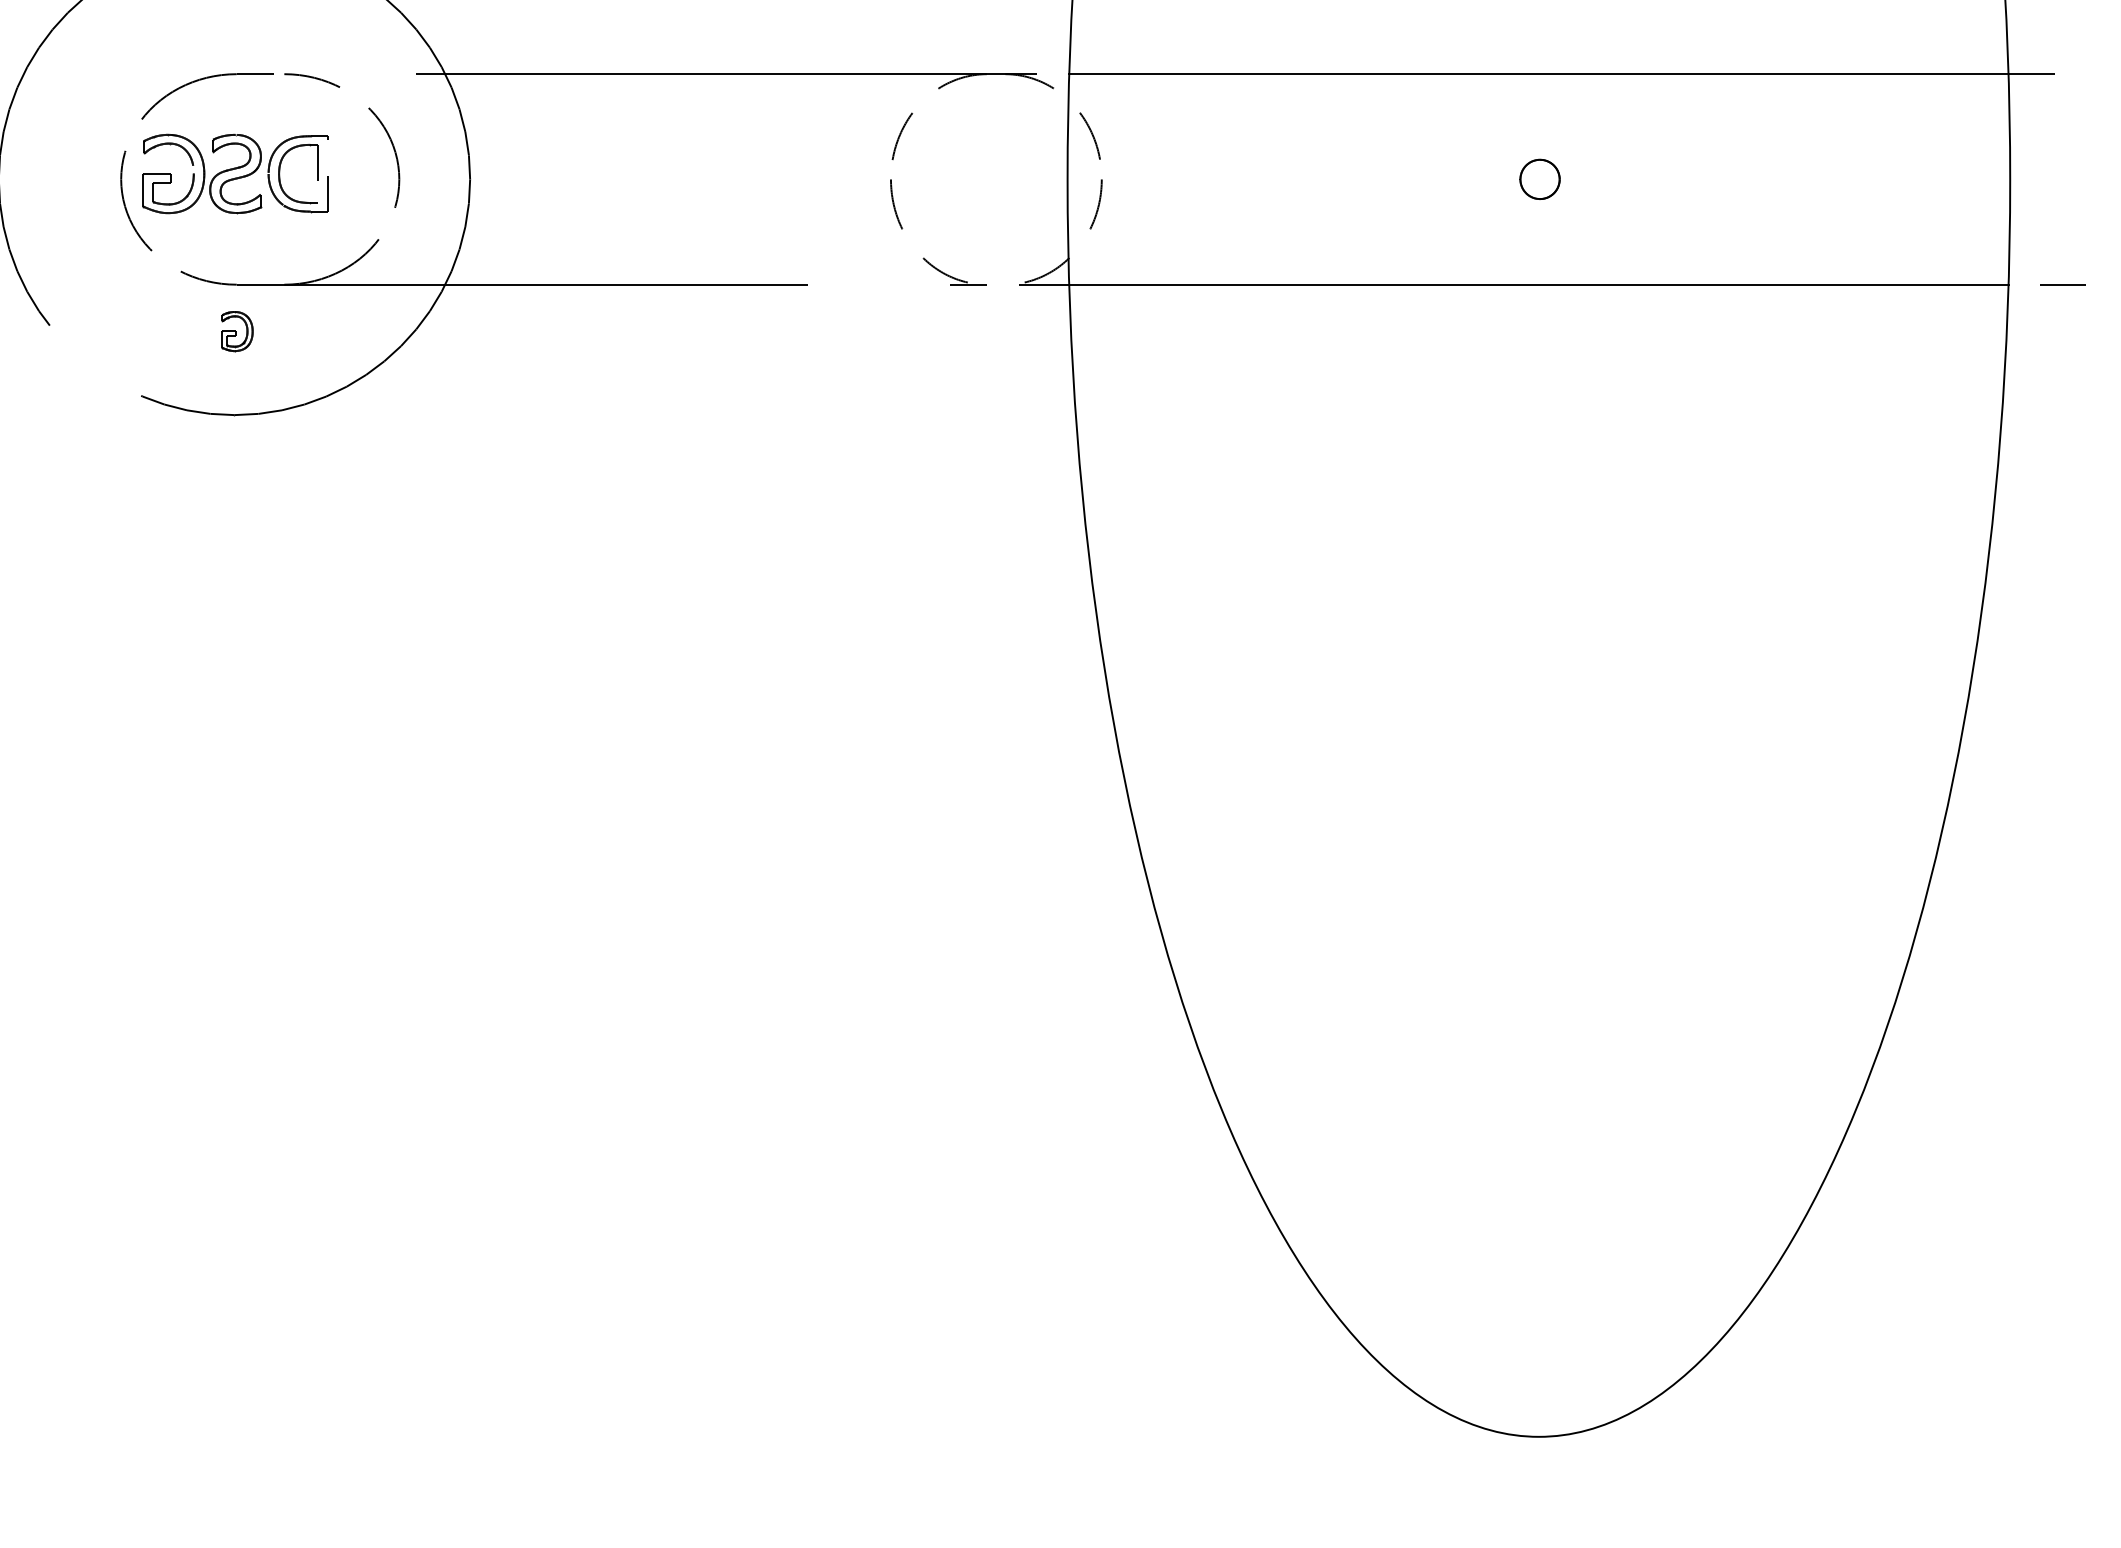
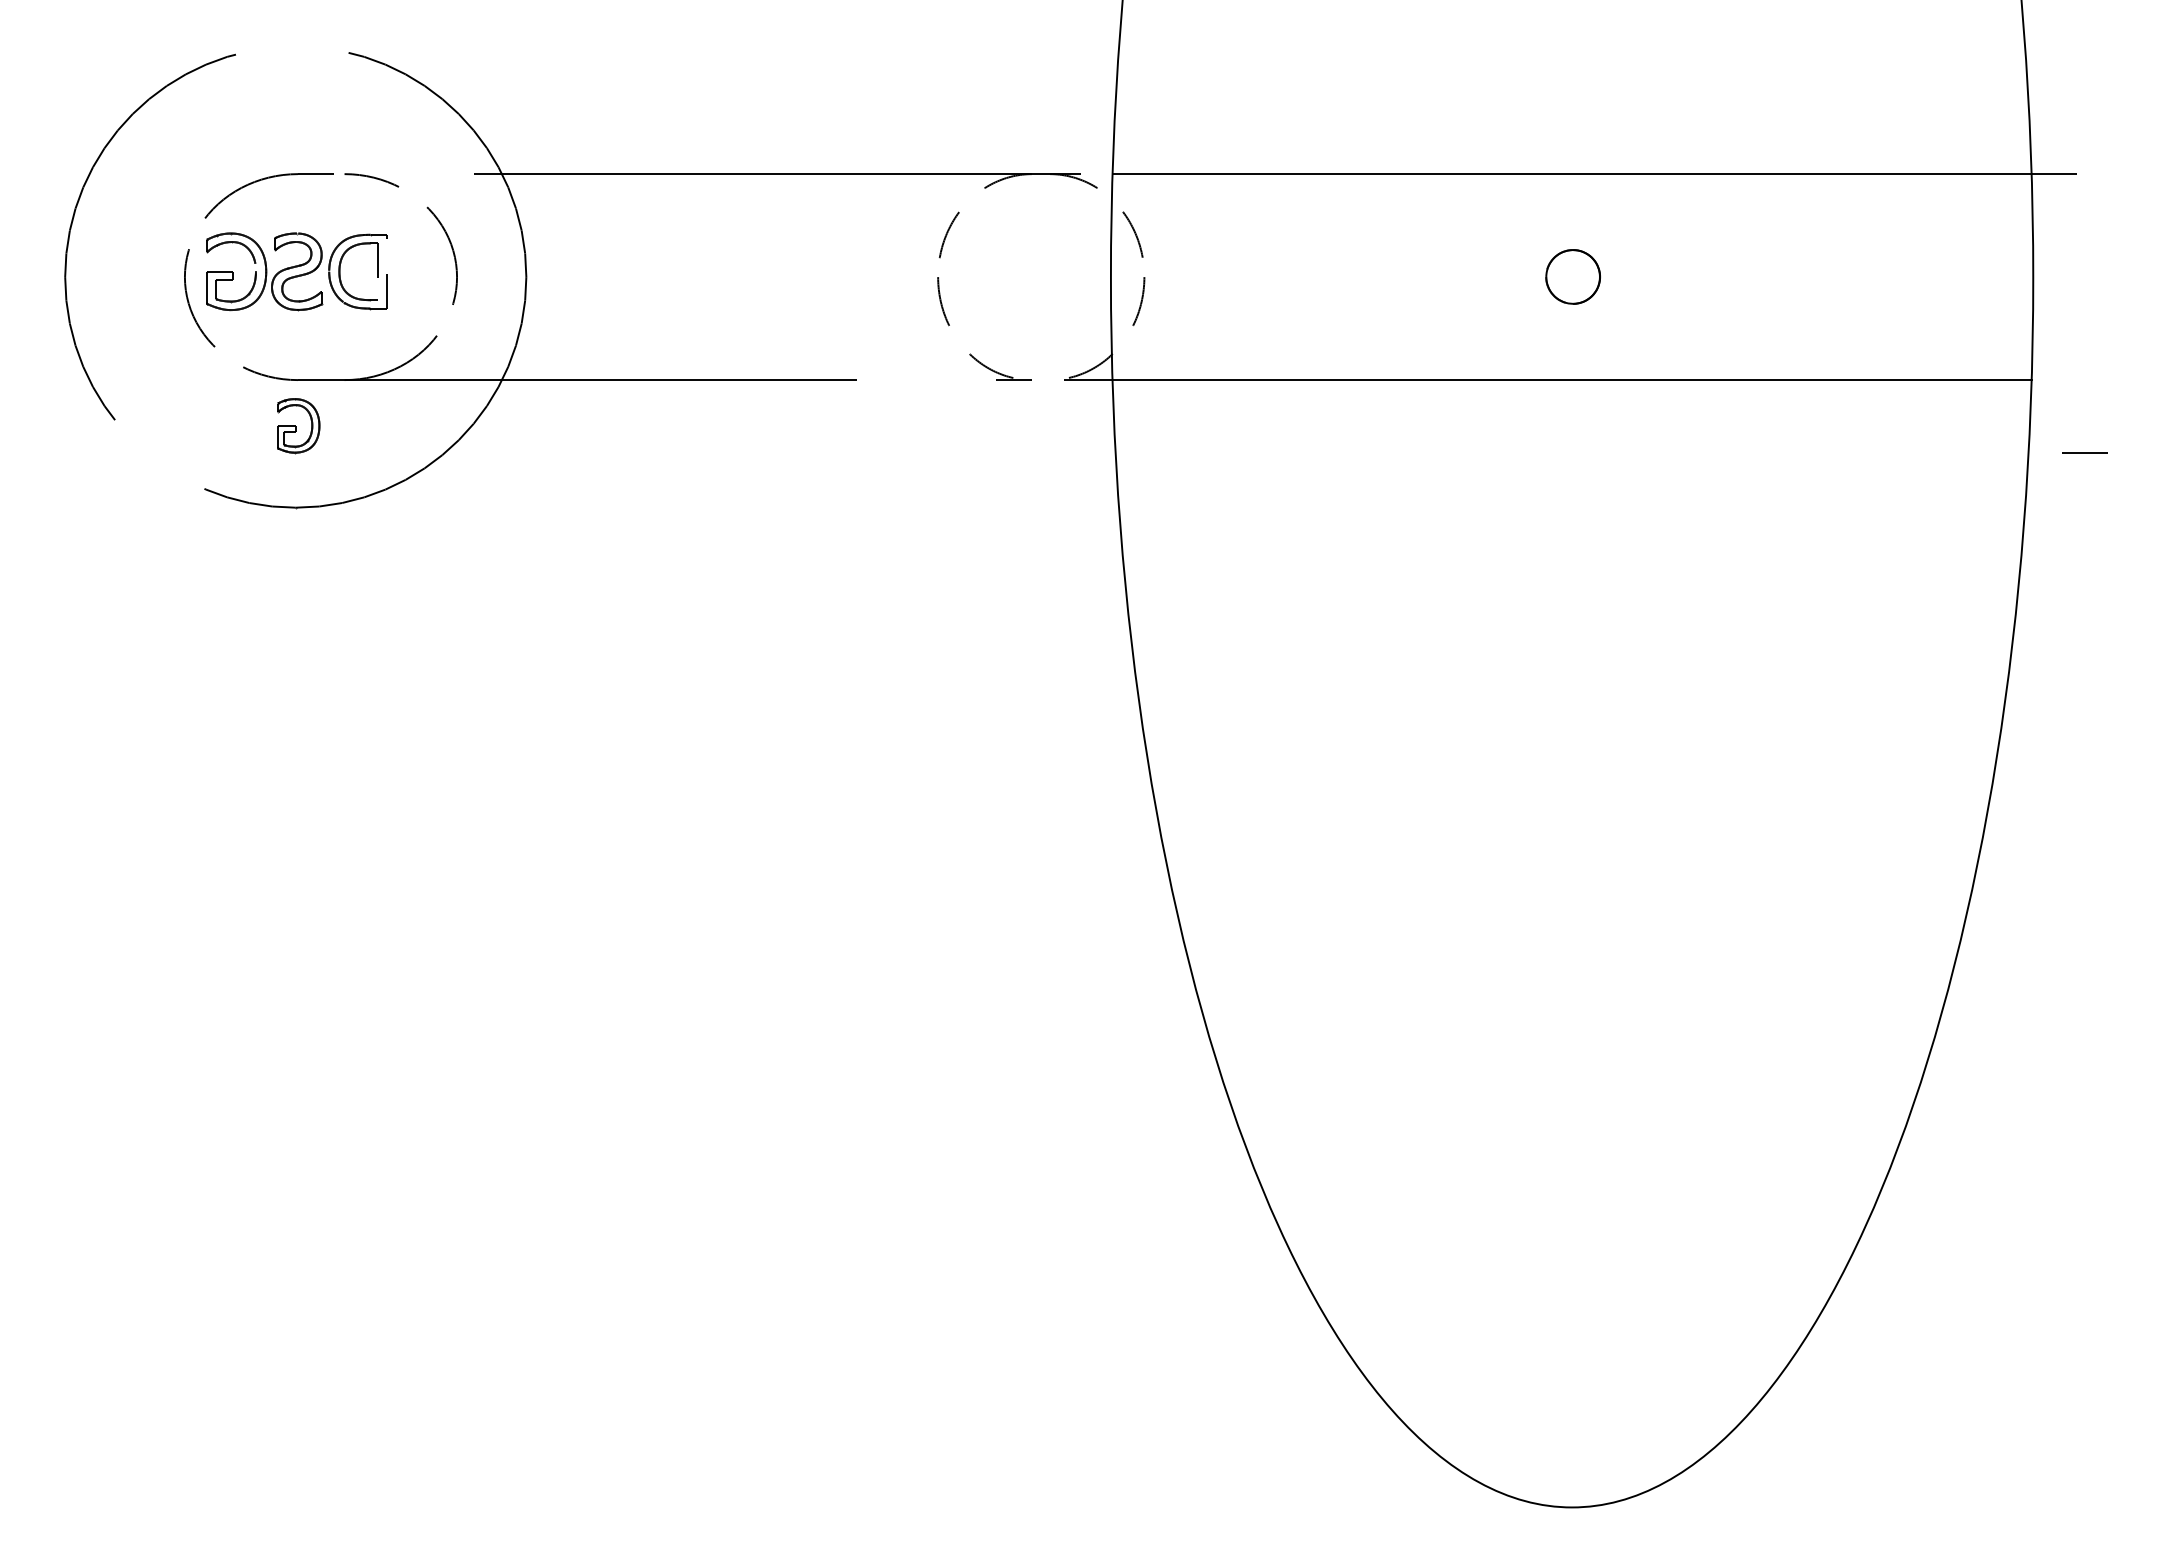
part: (1540, 179) -> (1573, 277), size x1.4
line: (2062, 284) -> (2084, 452), moved
part: (237, 331) -> (298, 425), size x1.4

